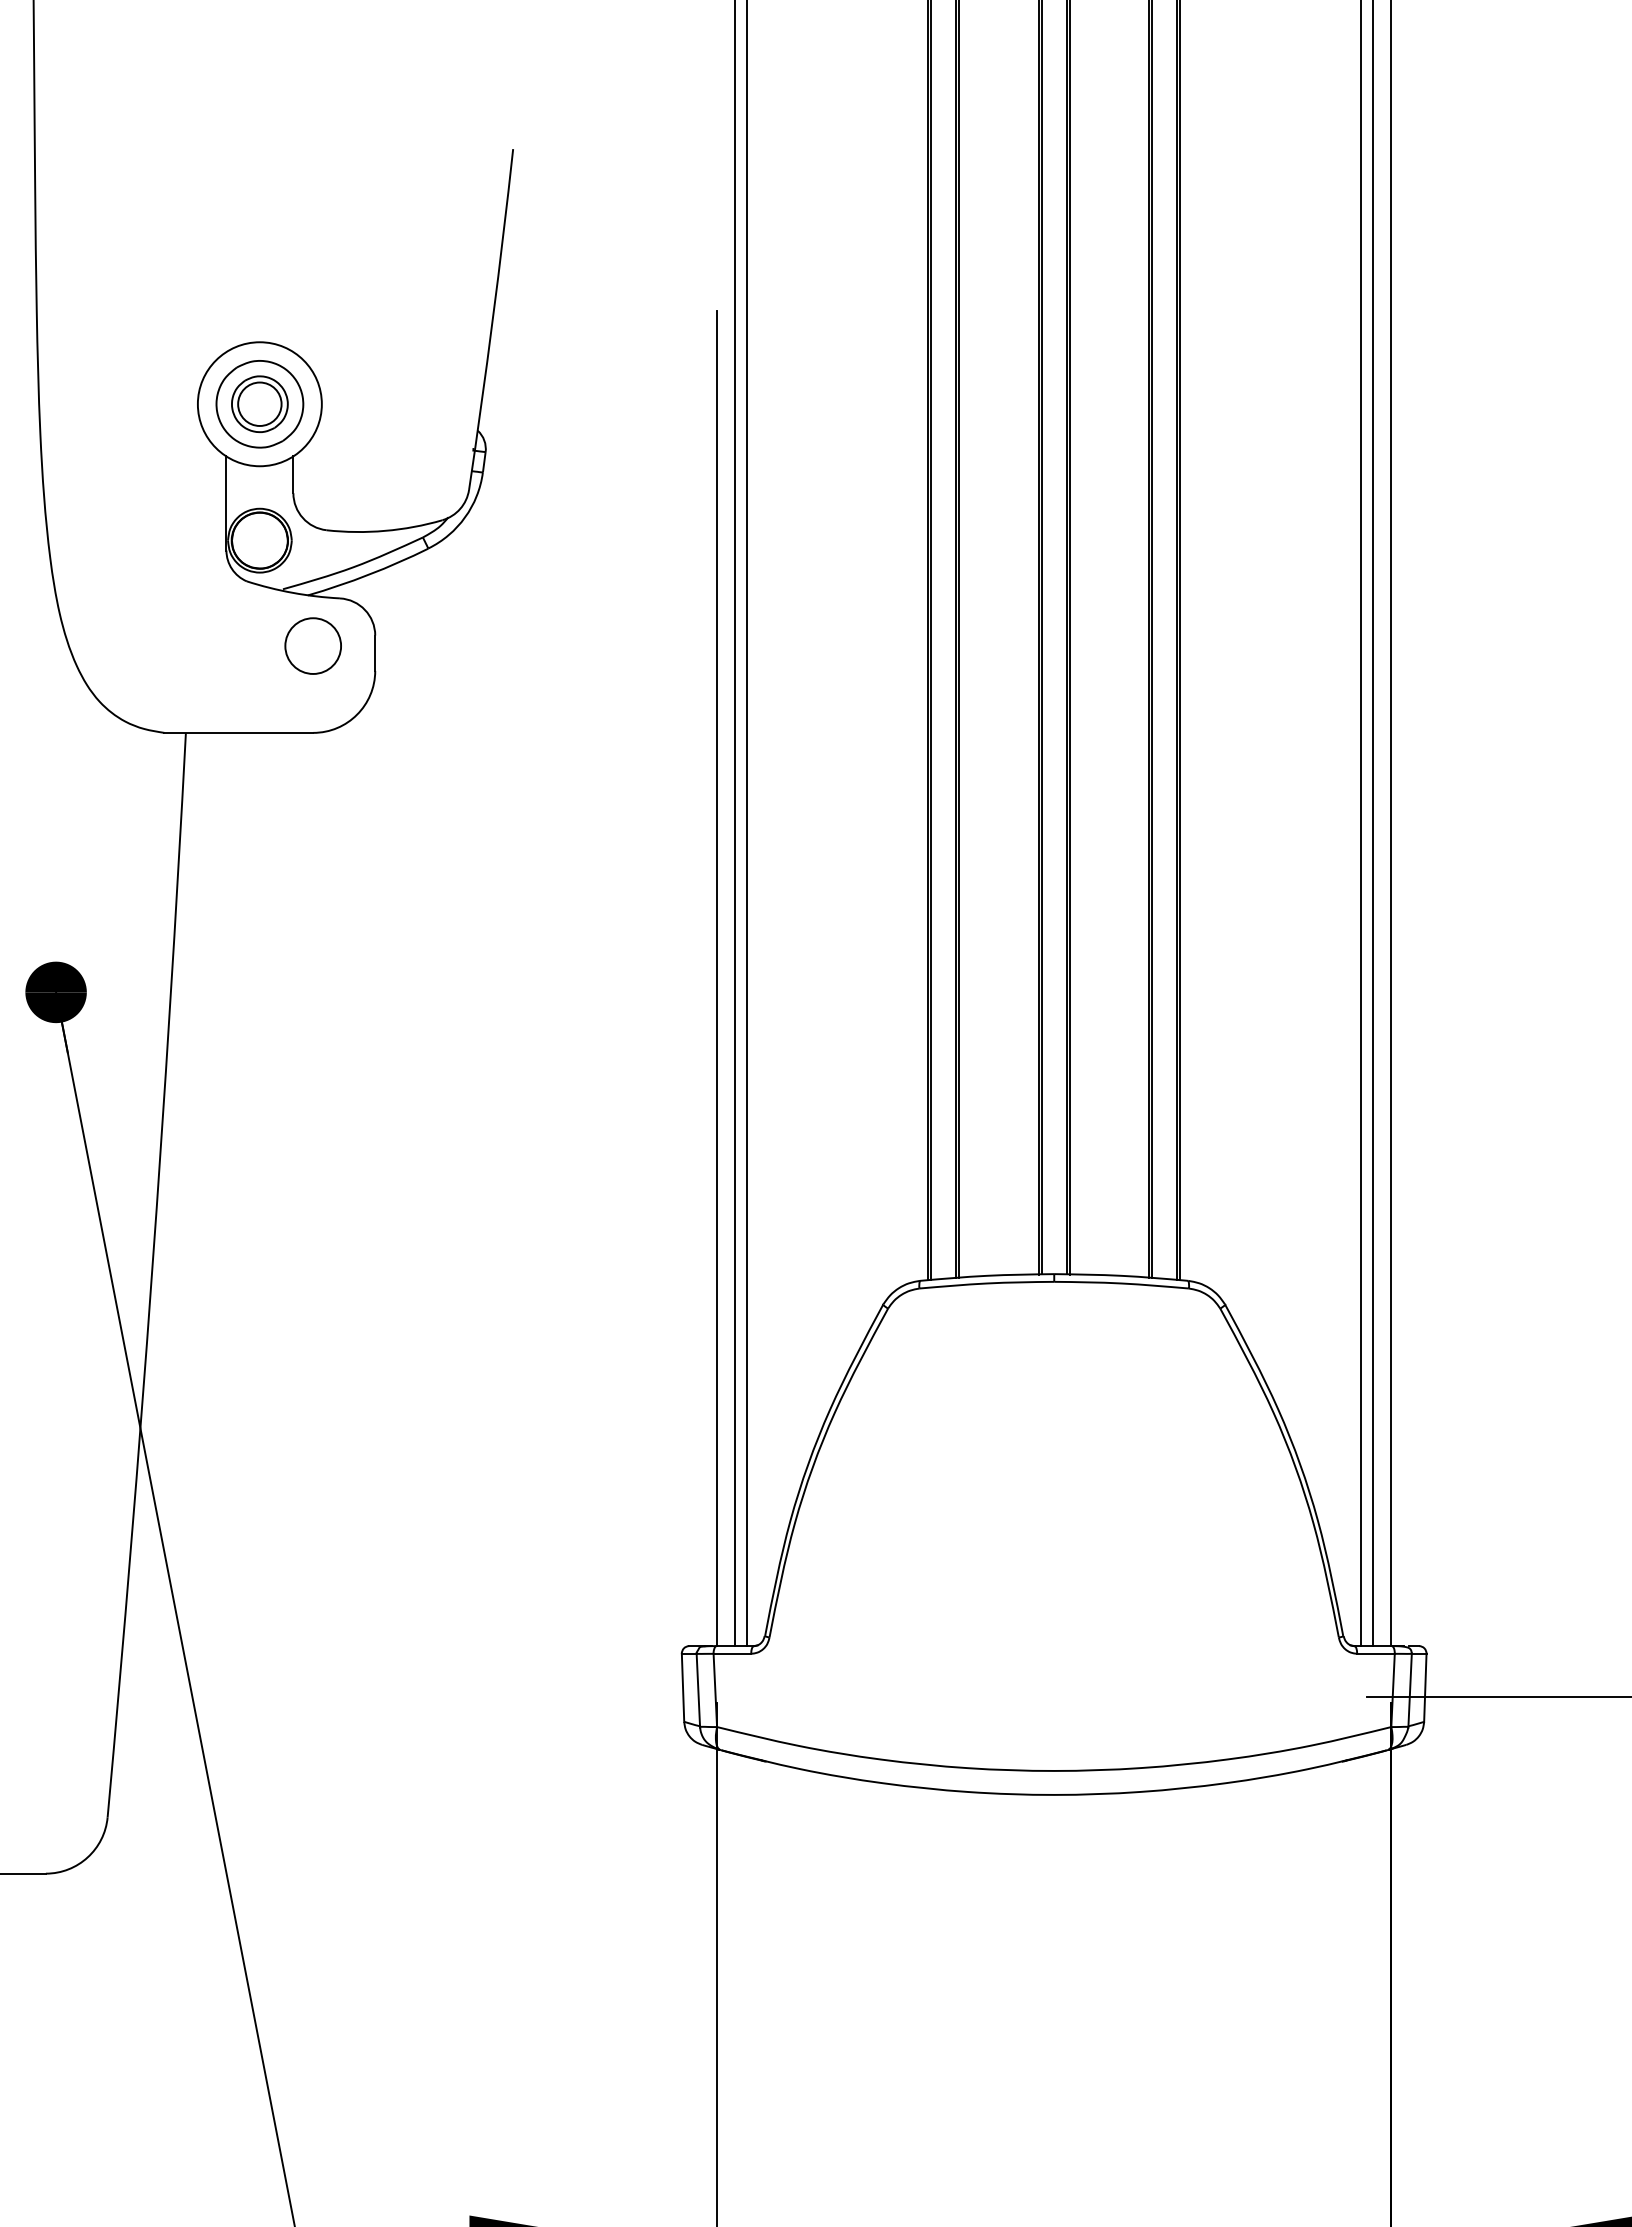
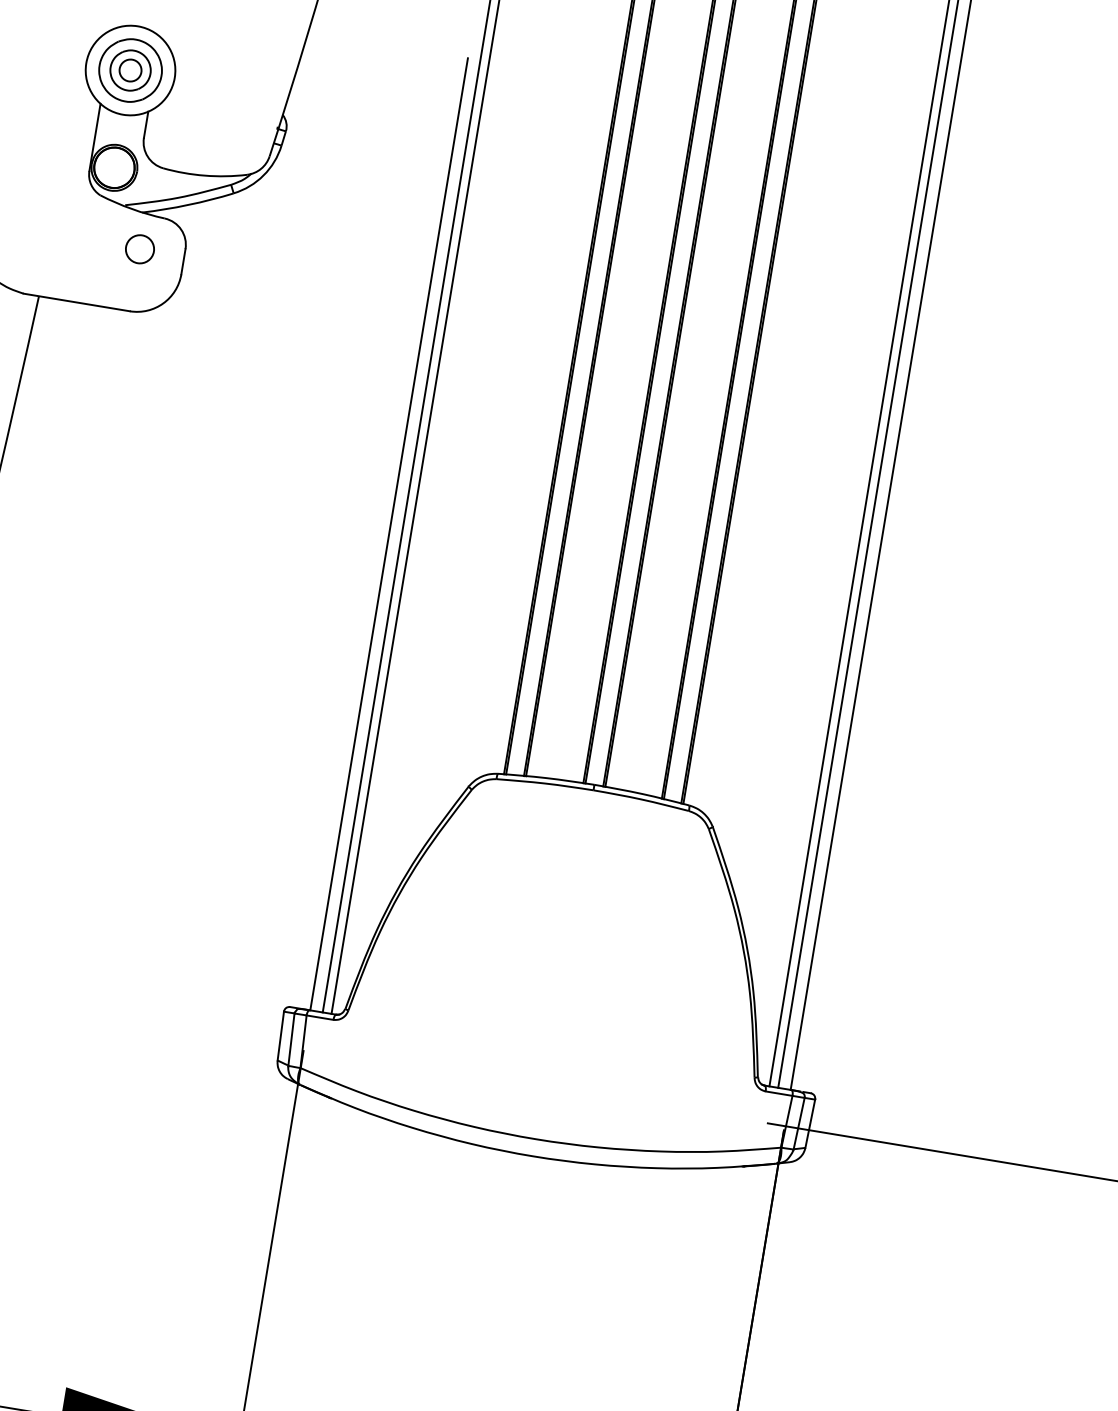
circle: (259, 403) -> (130, 69), size x0.7
circle: (312, 645) -> (139, 248), size x0.7

